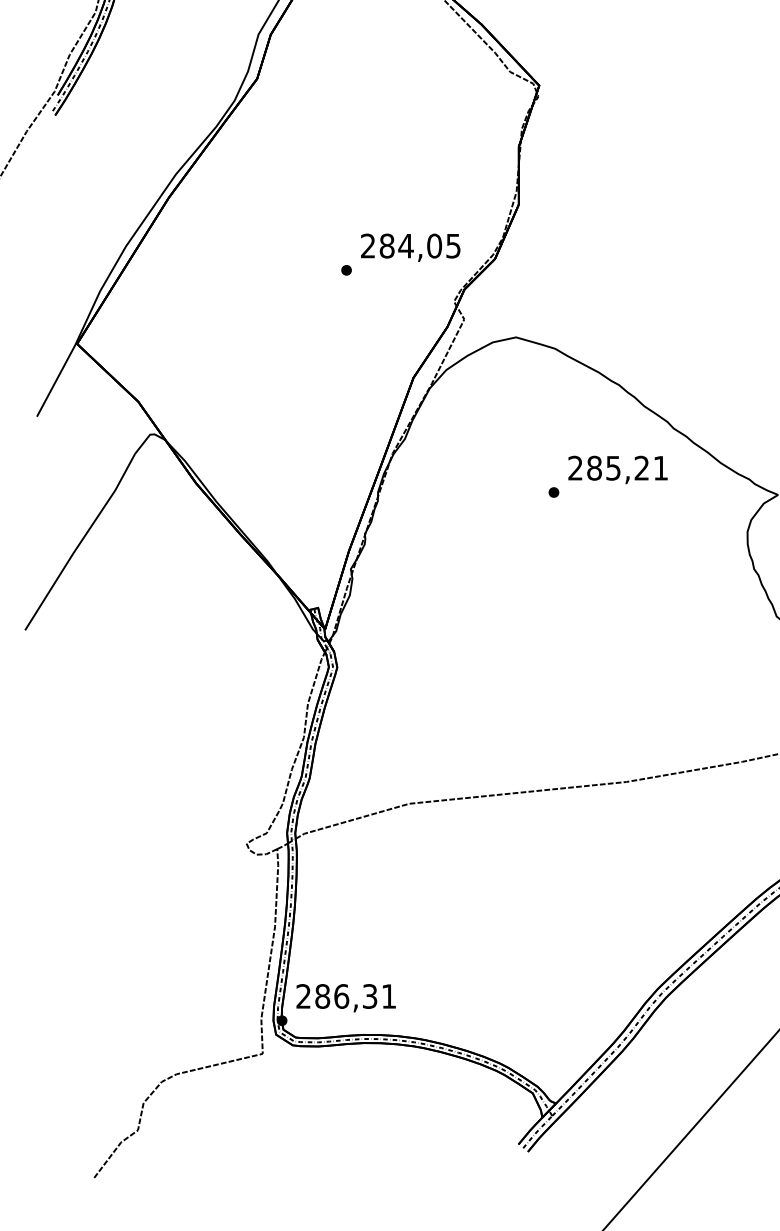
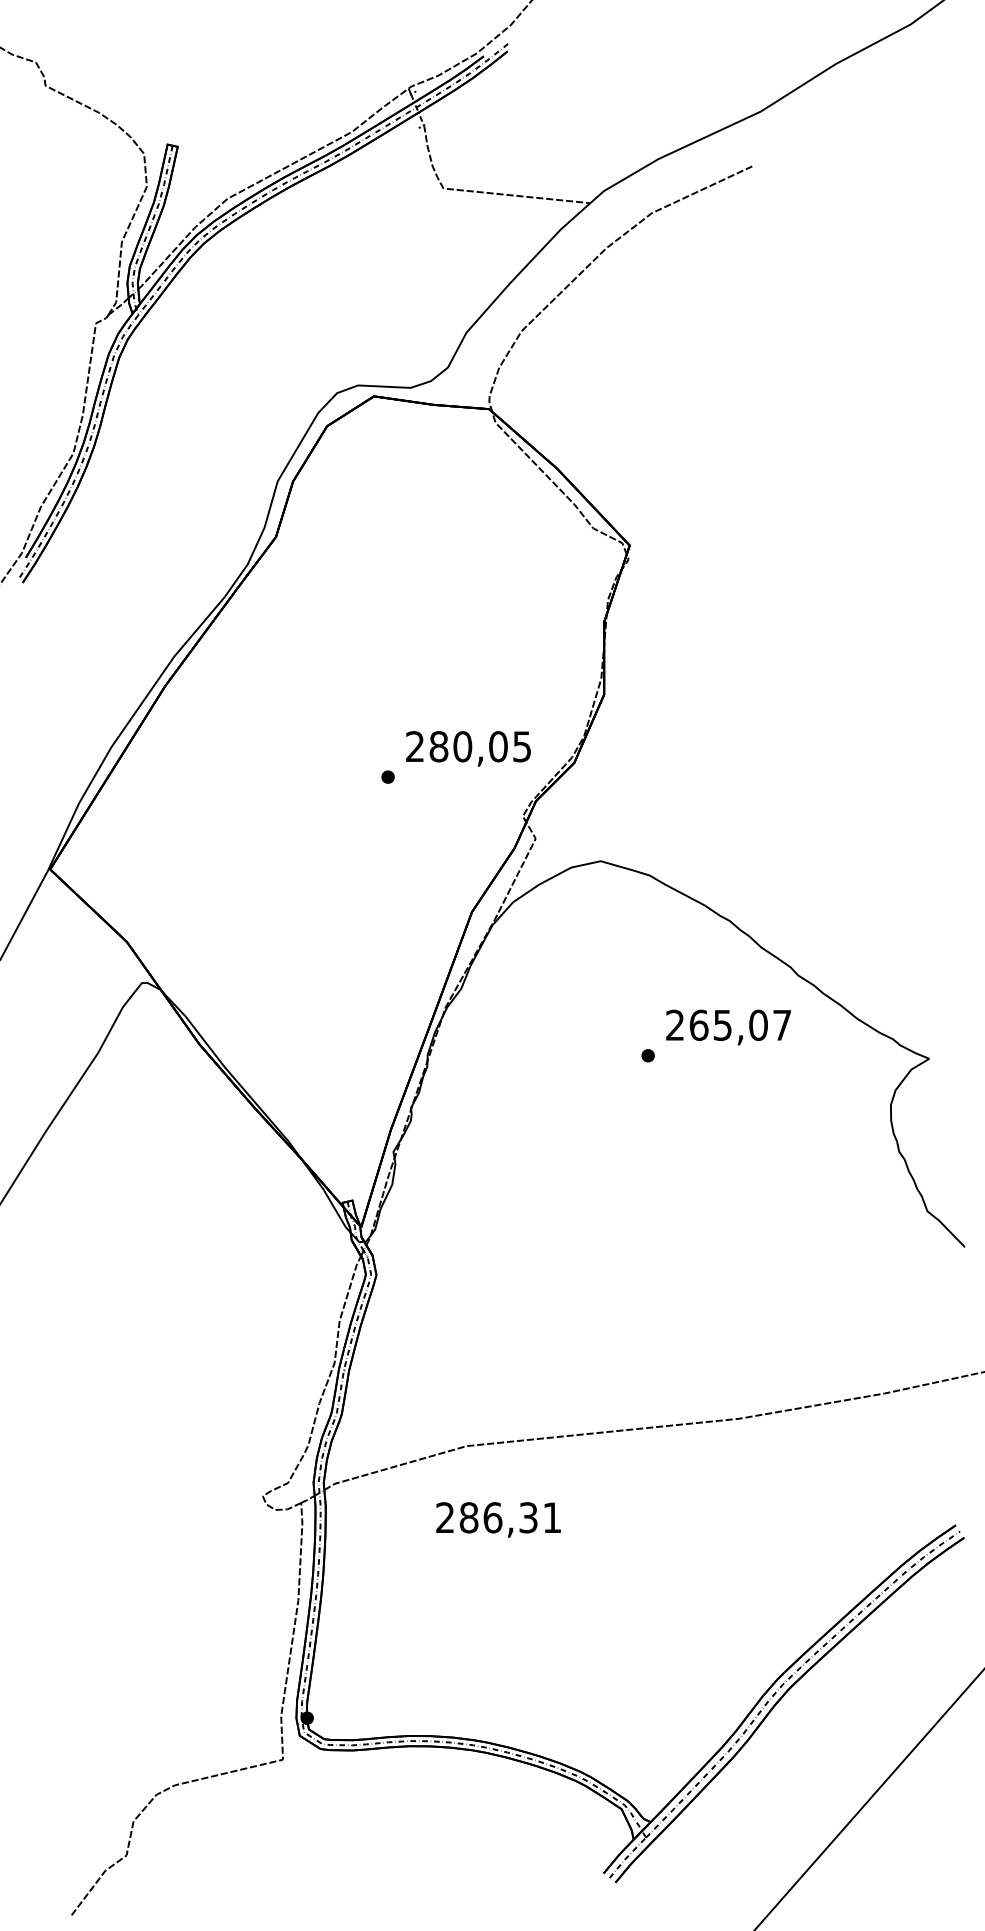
text: (405, 245) -> (462, 746), 284,05 -> 280,05
text: (627, 467) -> (740, 1024), 285,21 -> 265,07
text: (346, 997) -> (498, 1519), moved

